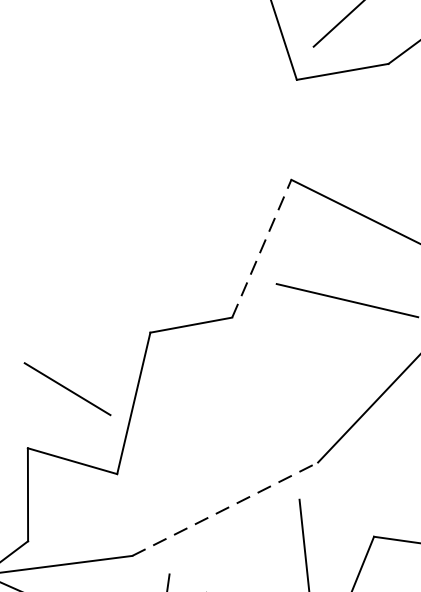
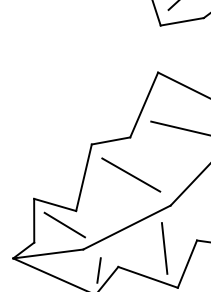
line: (262, 247) -> (144, 104), dashed -> solid
line: (66, 387) -> (64, 224), moved
line: (234, 396) -> (131, 174), added
line: (224, 509) -> (126, 227), dashed -> solid

